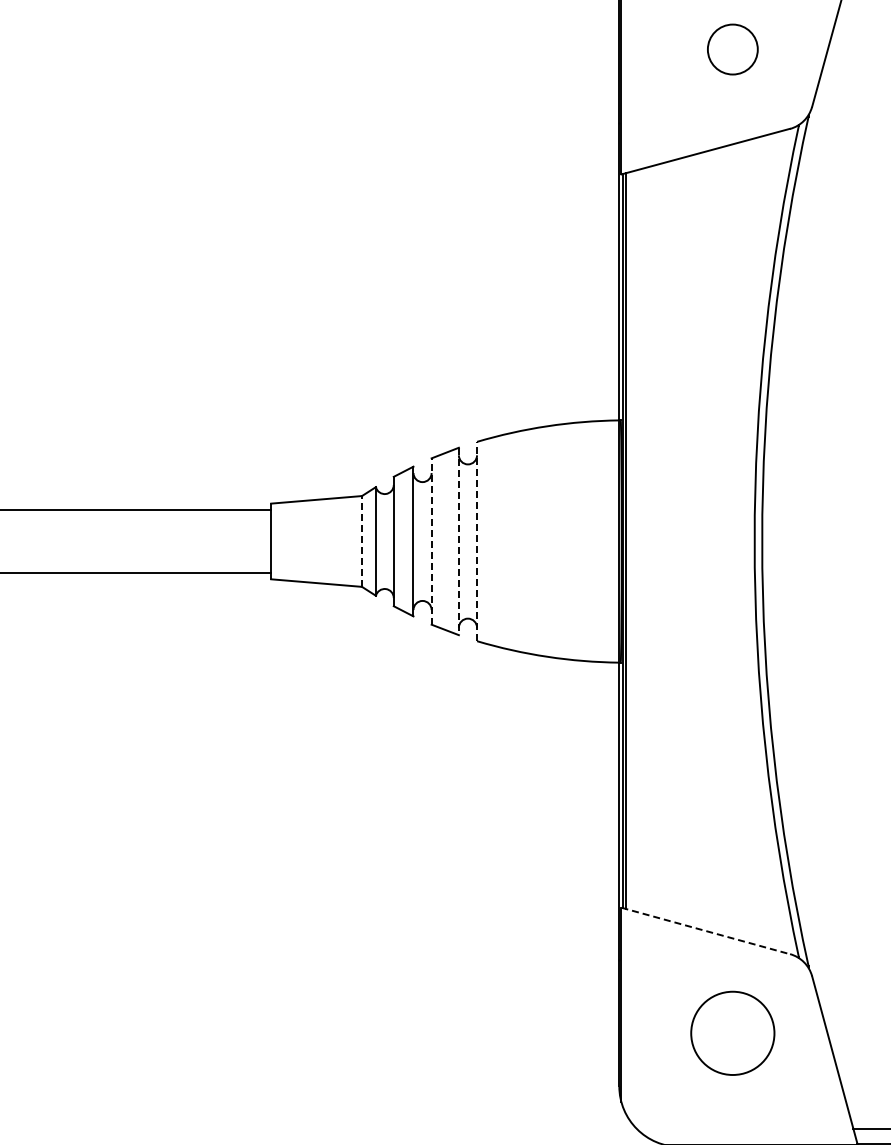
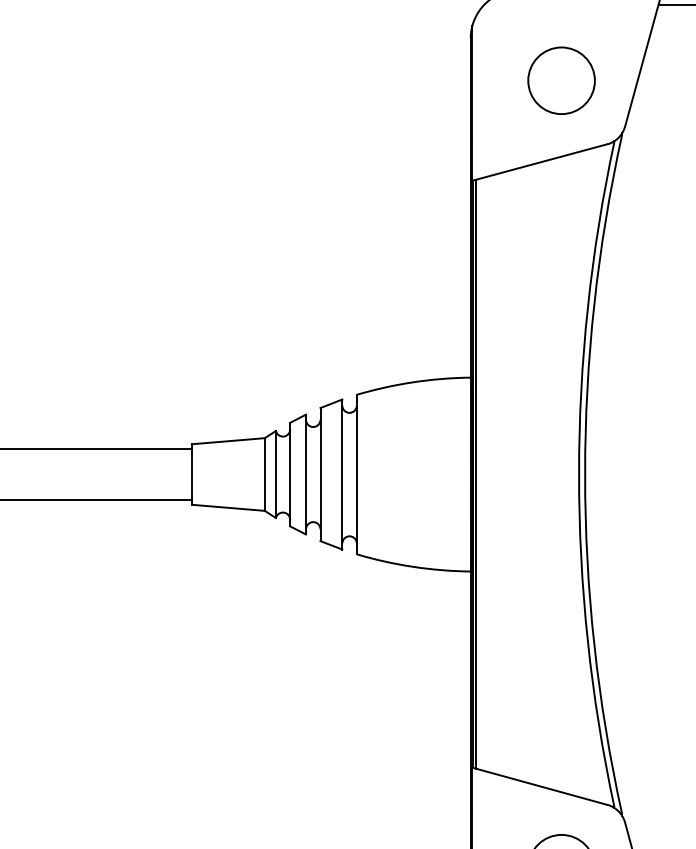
circle: (732, 49) -> (561, 80), size x1.67
line: (362, 540) -> (265, 473), dashed -> solid
line: (431, 541) -> (320, 474), dashed -> solid
line: (458, 541) -> (342, 474), dashed -> solid
line: (477, 541) -> (357, 474), dashed -> solid
line: (706, 931) -> (540, 786), dashed -> solid

